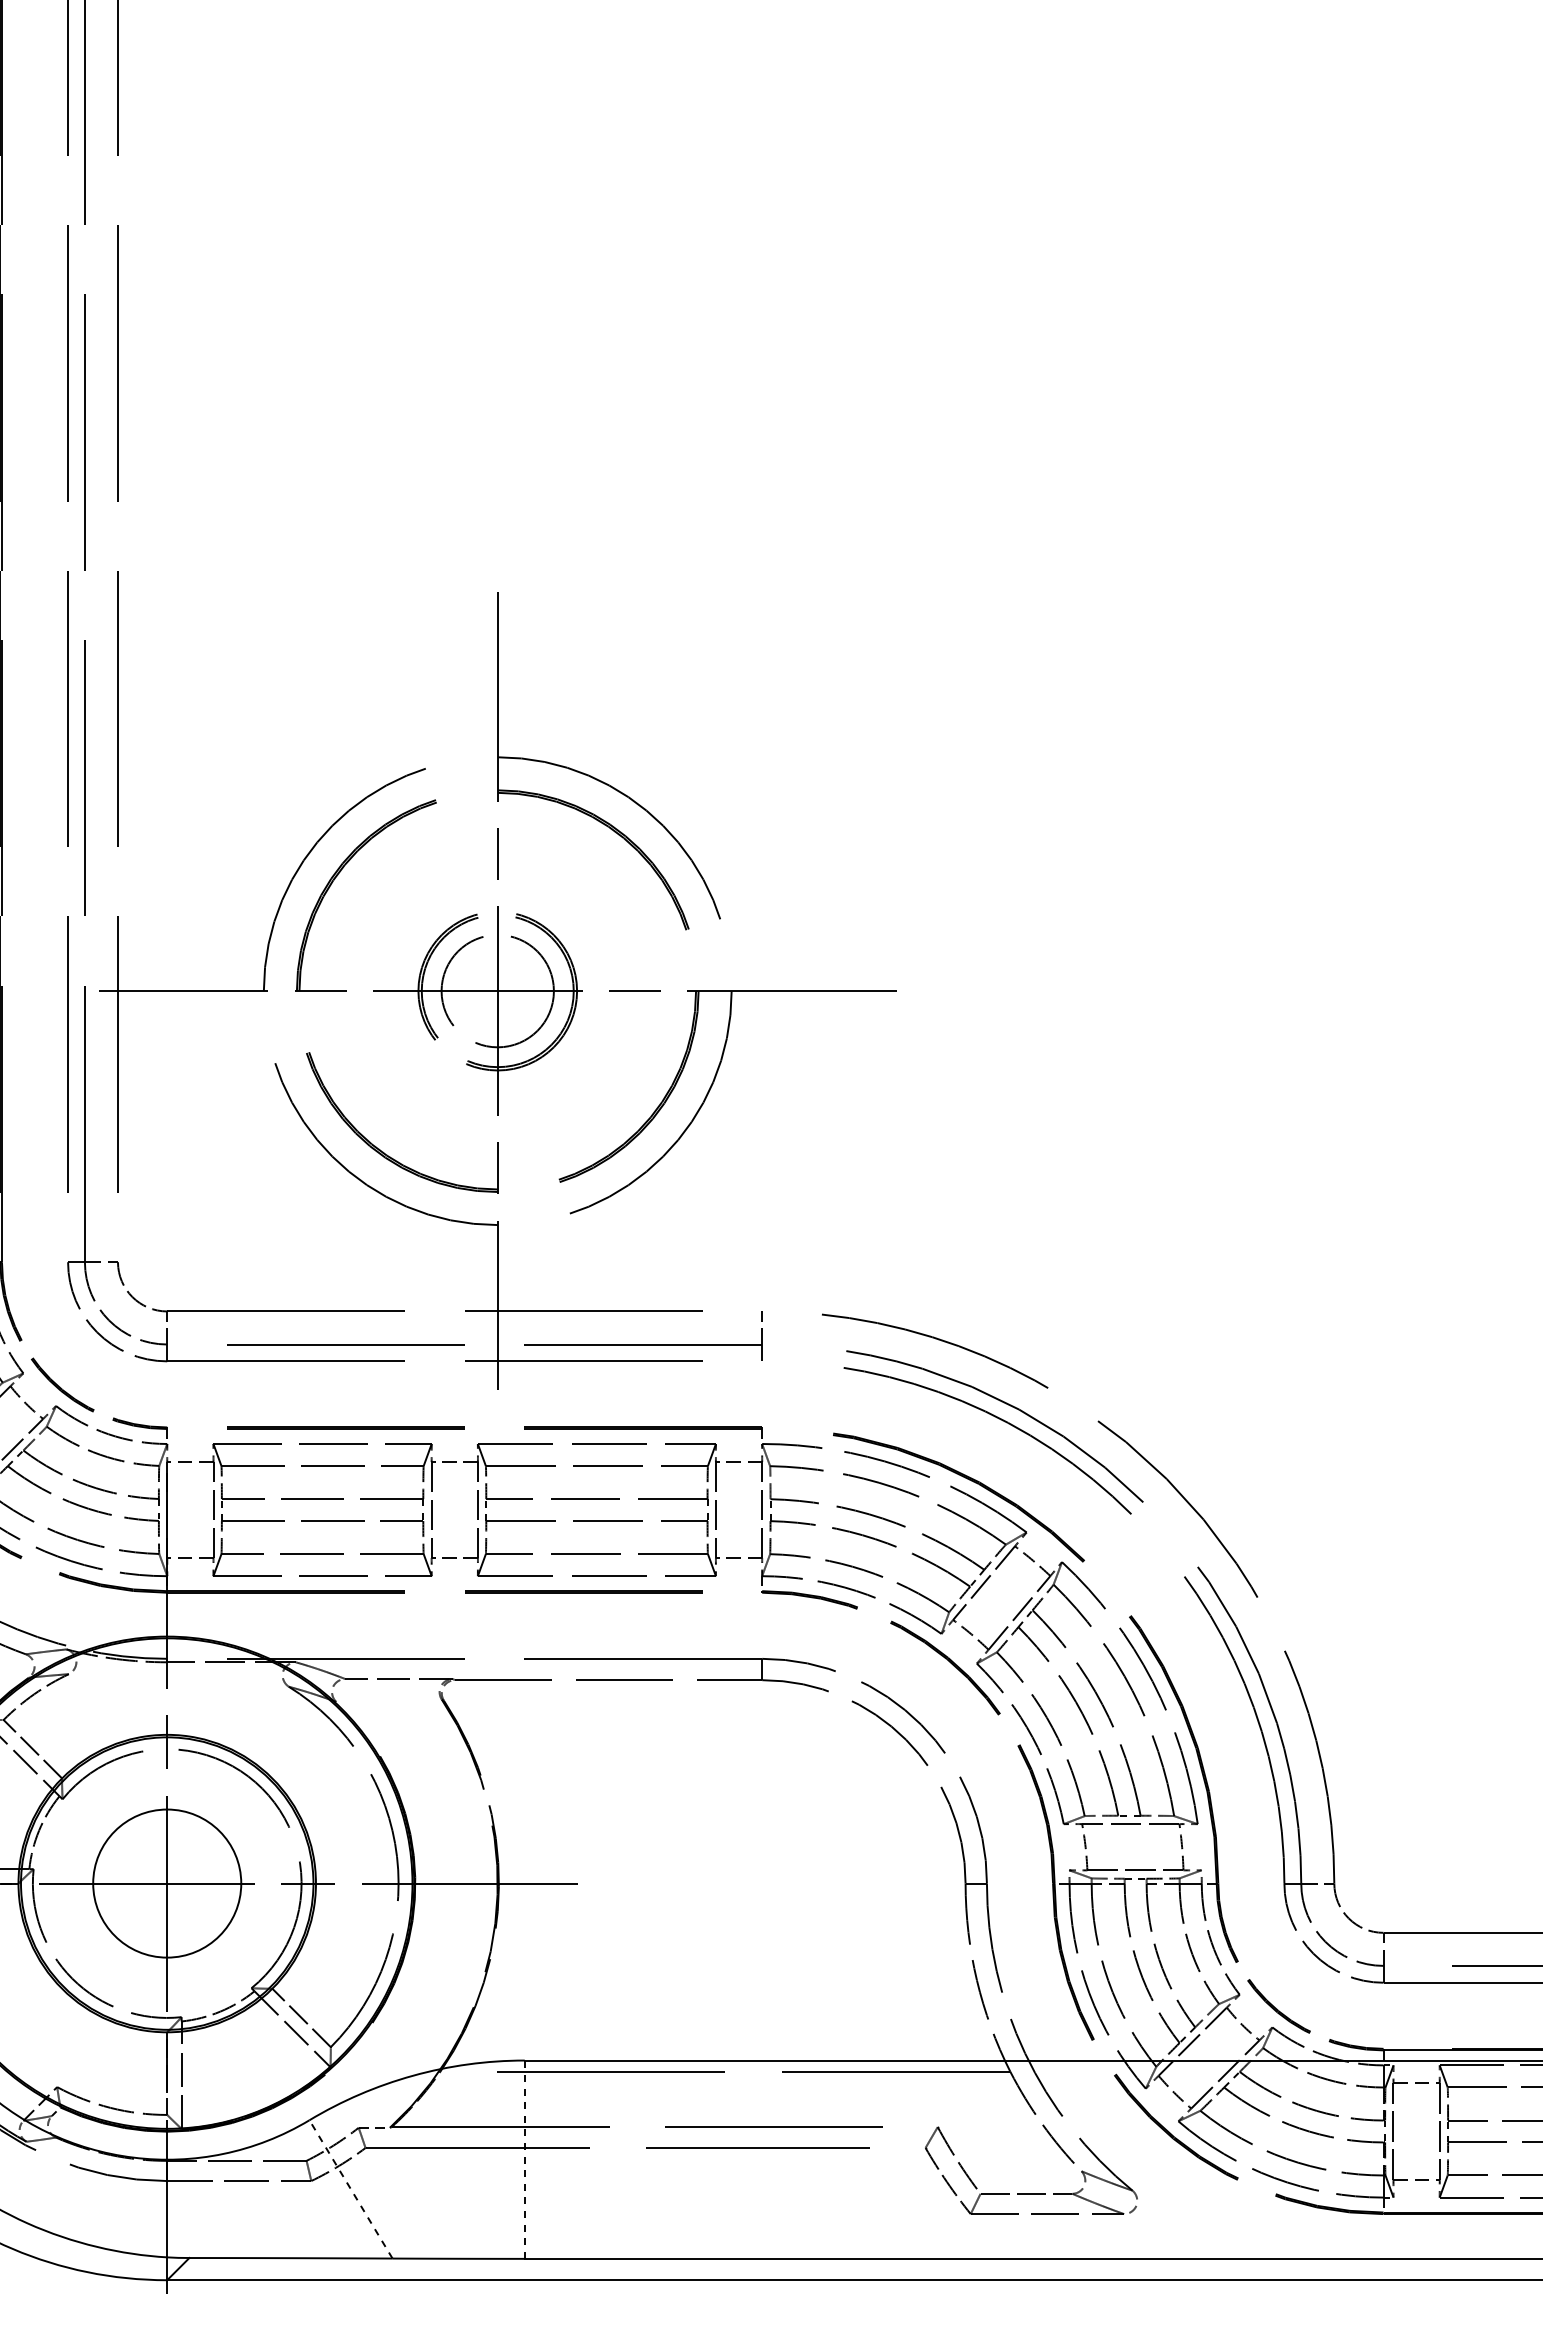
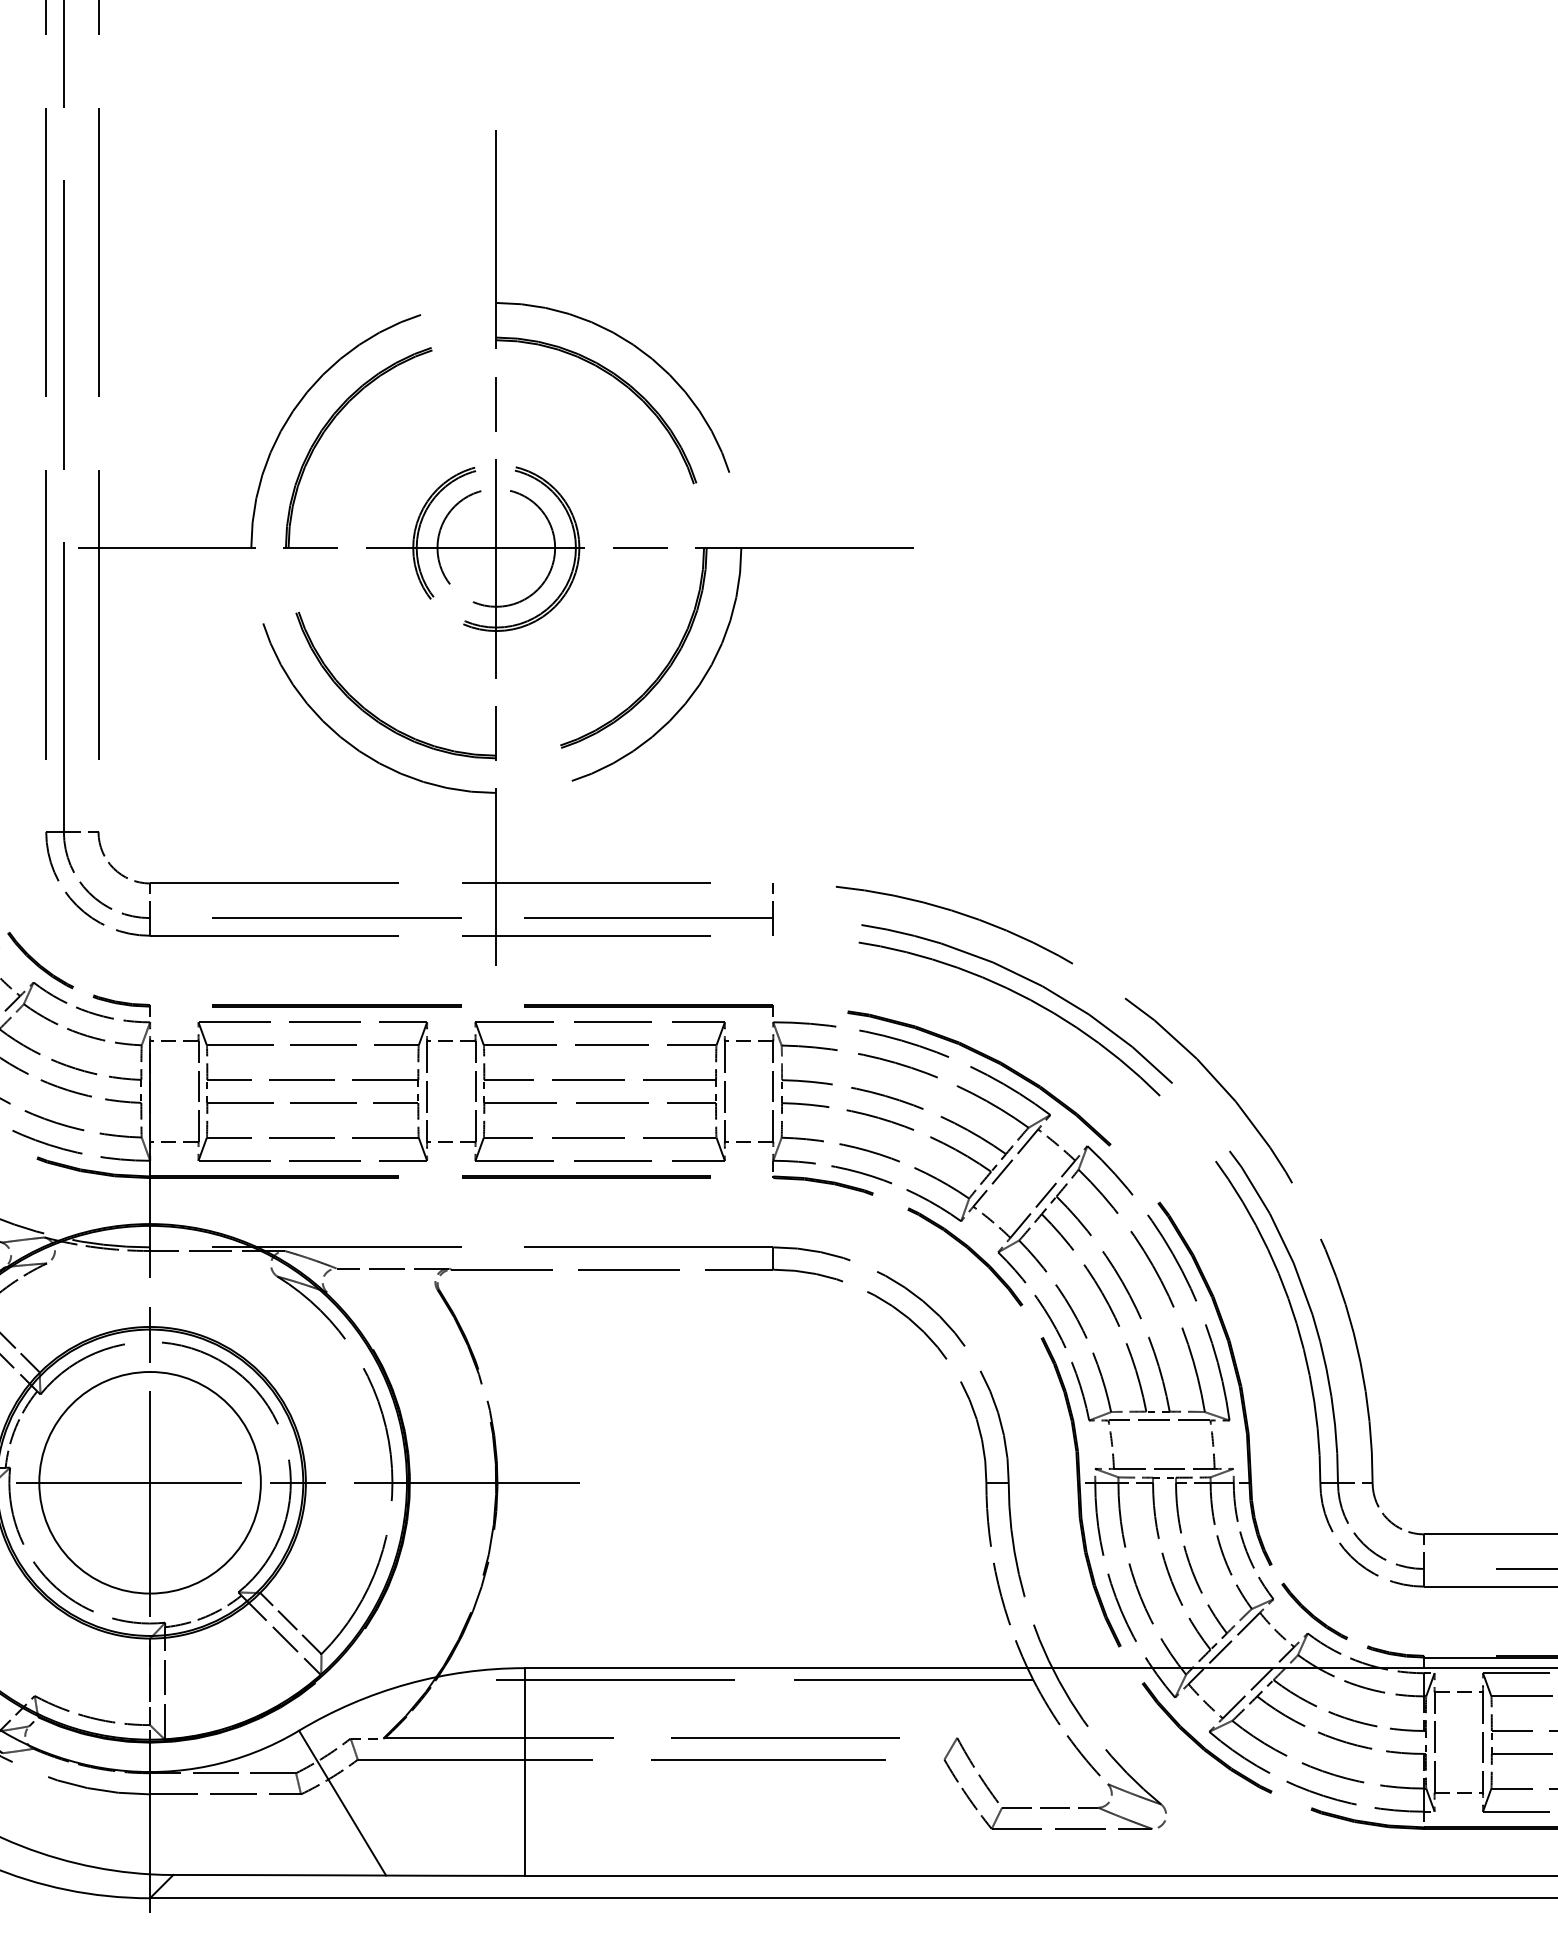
circle: (167, 1883) -> (150, 1482), size x1.43
line: (524, 2159) -> (524, 1771), dashed -> solid
line: (351, 2189) -> (343, 1803), dashed -> solid

